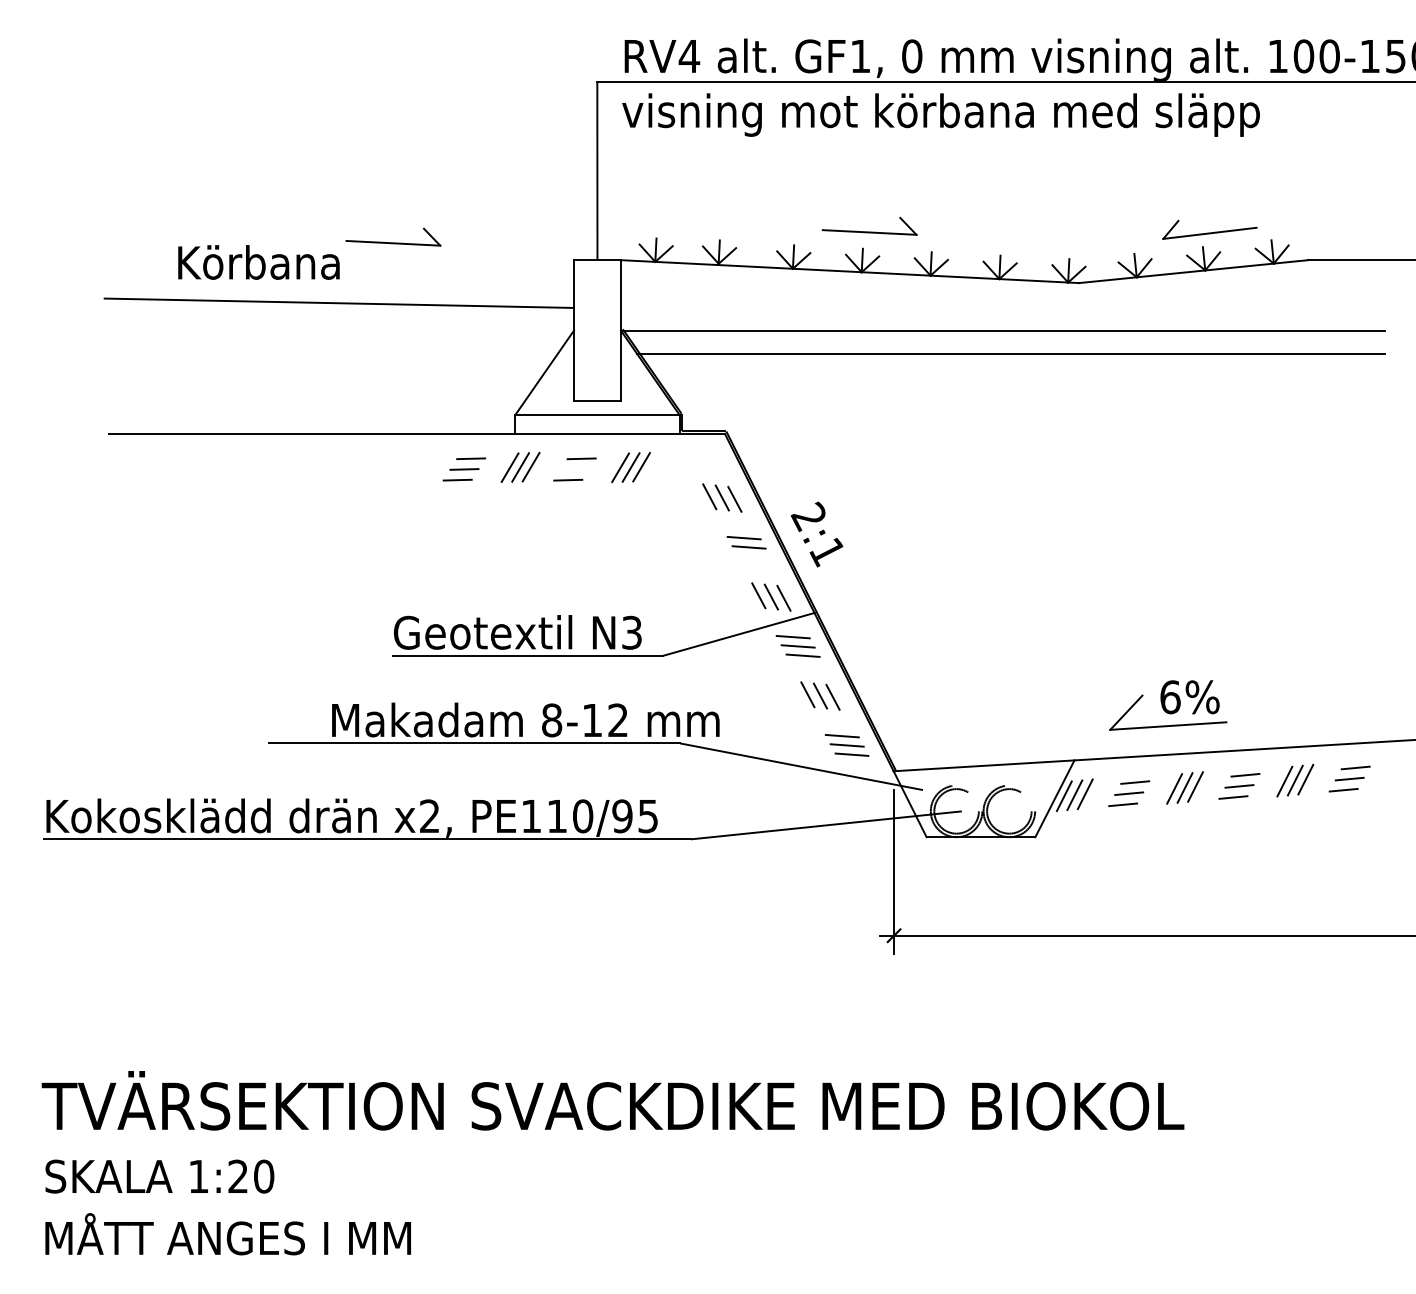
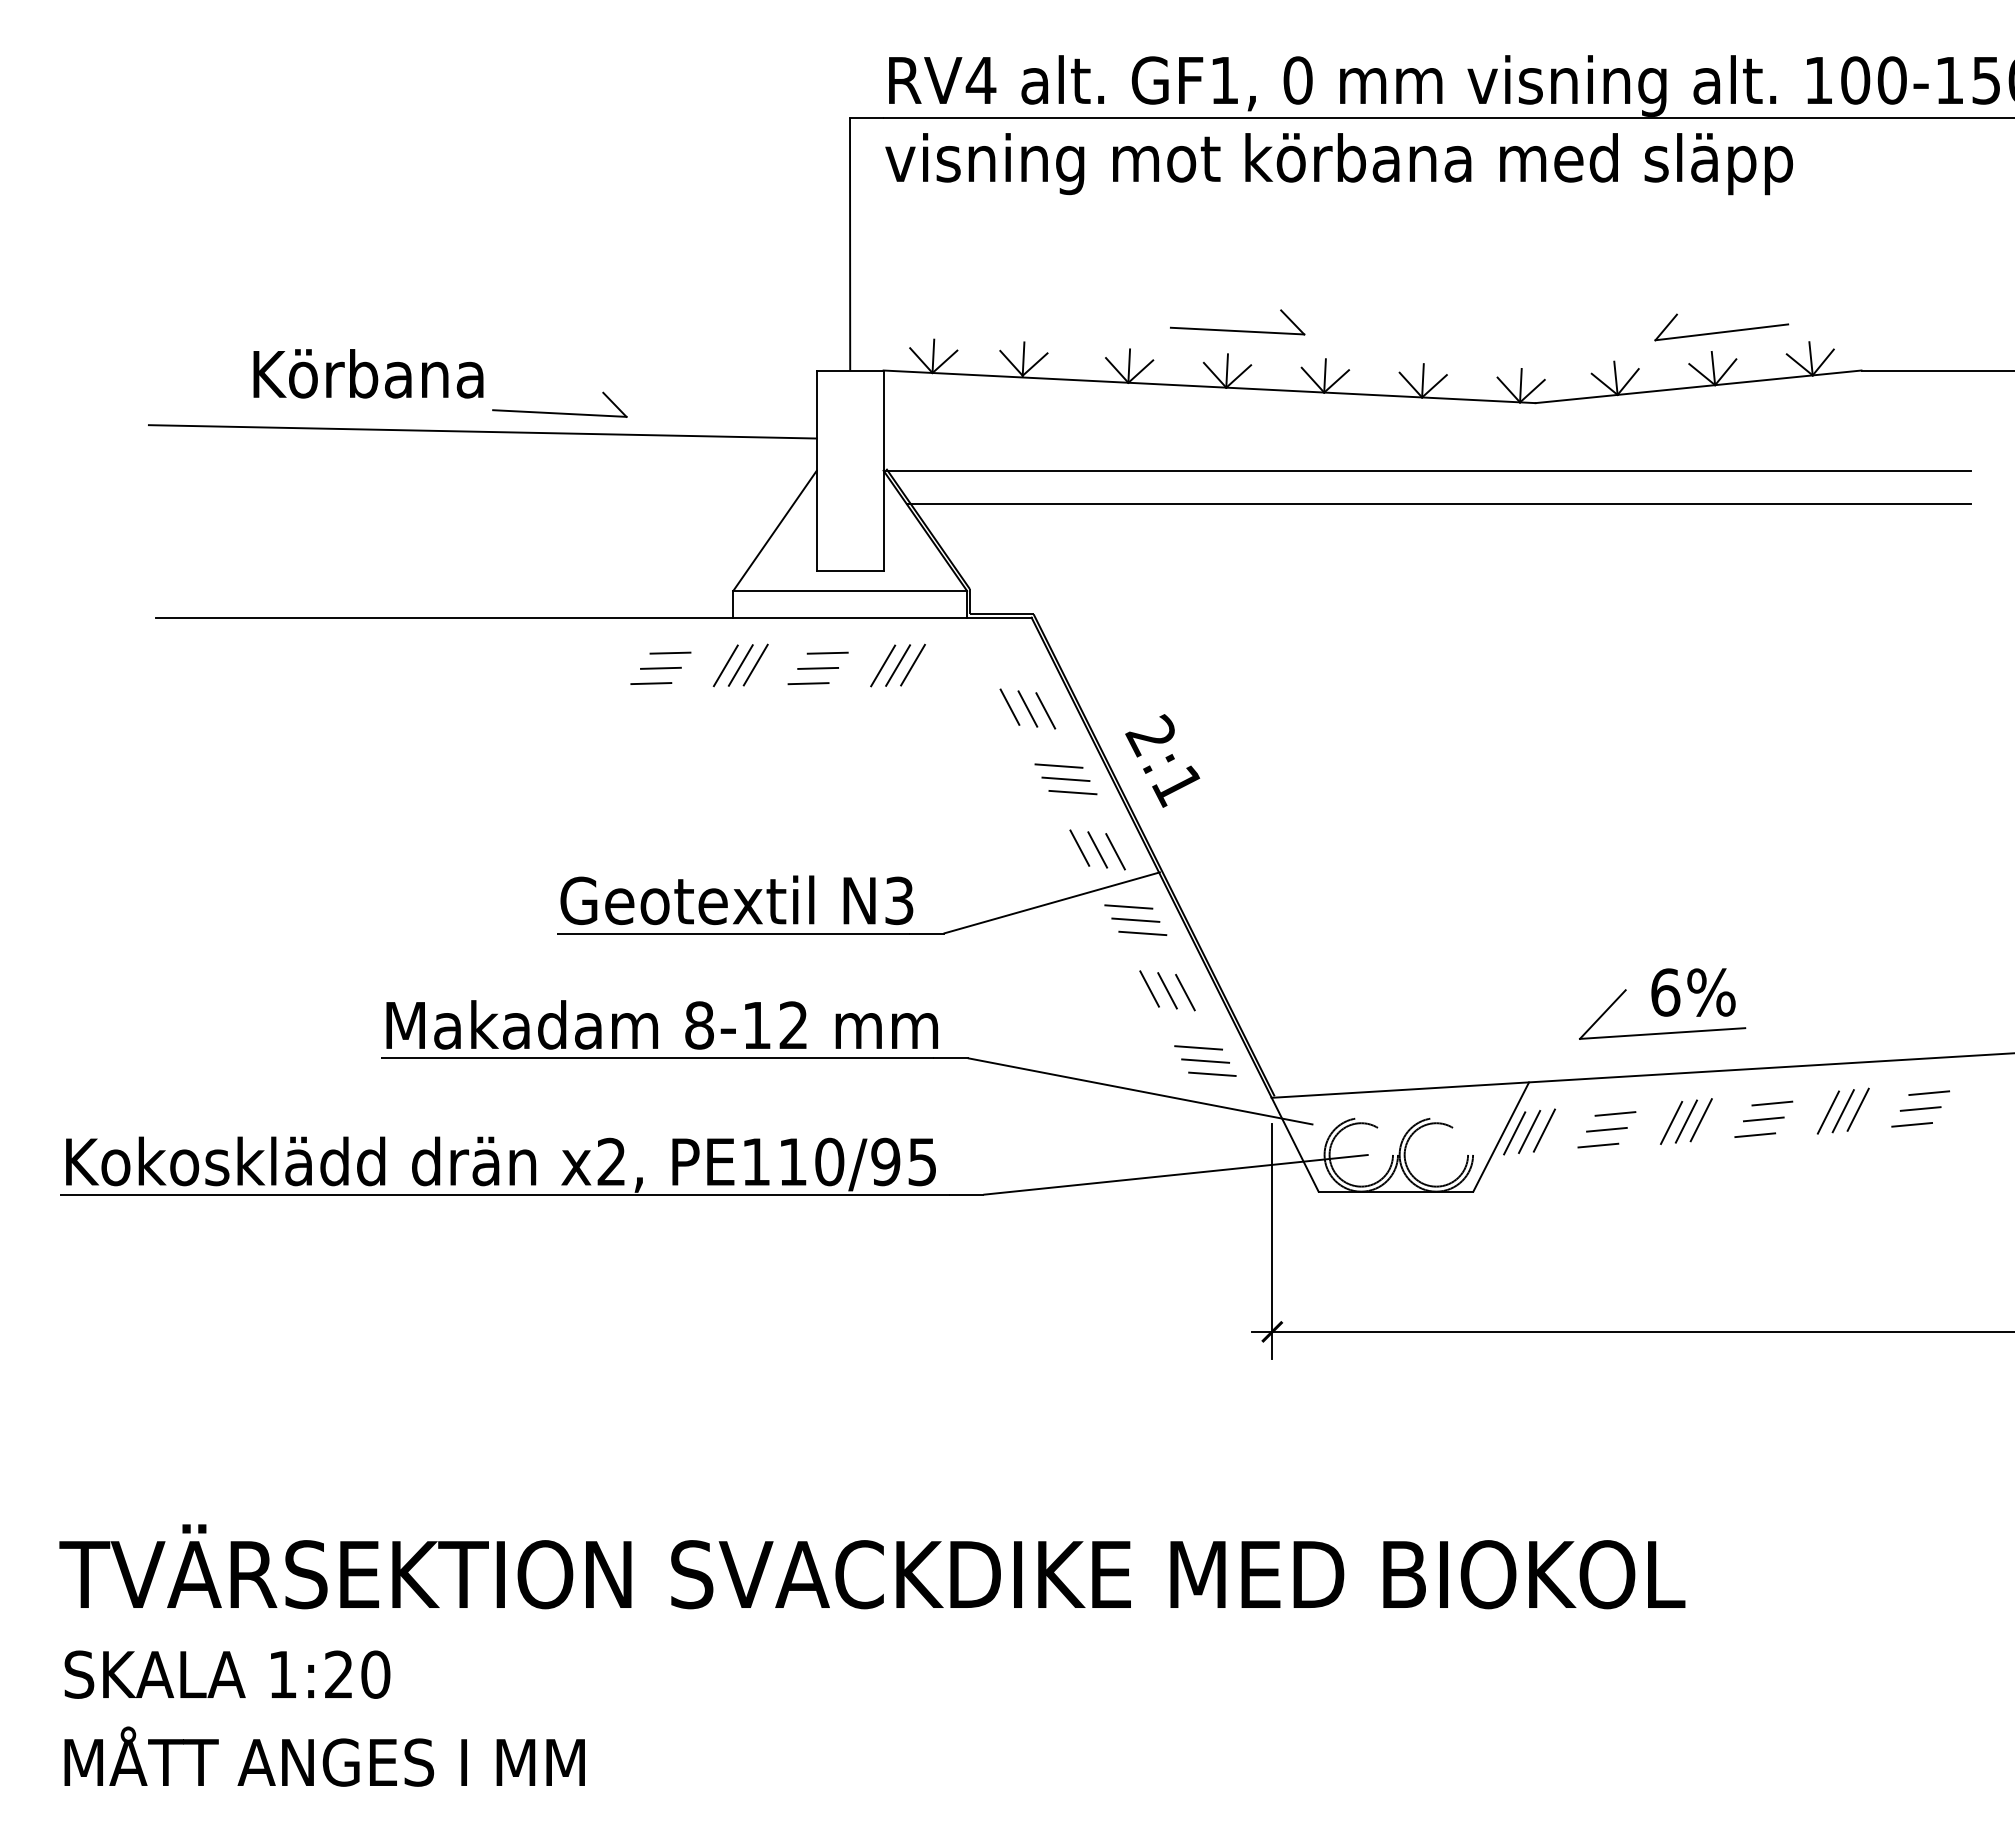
part: (393, 242) -> (559, 412), moved
line: (575, 468) -> (818, 667), added
line: (753, 556) -> (1072, 792), added
text: (525, 719) -> (661, 1024), moved

